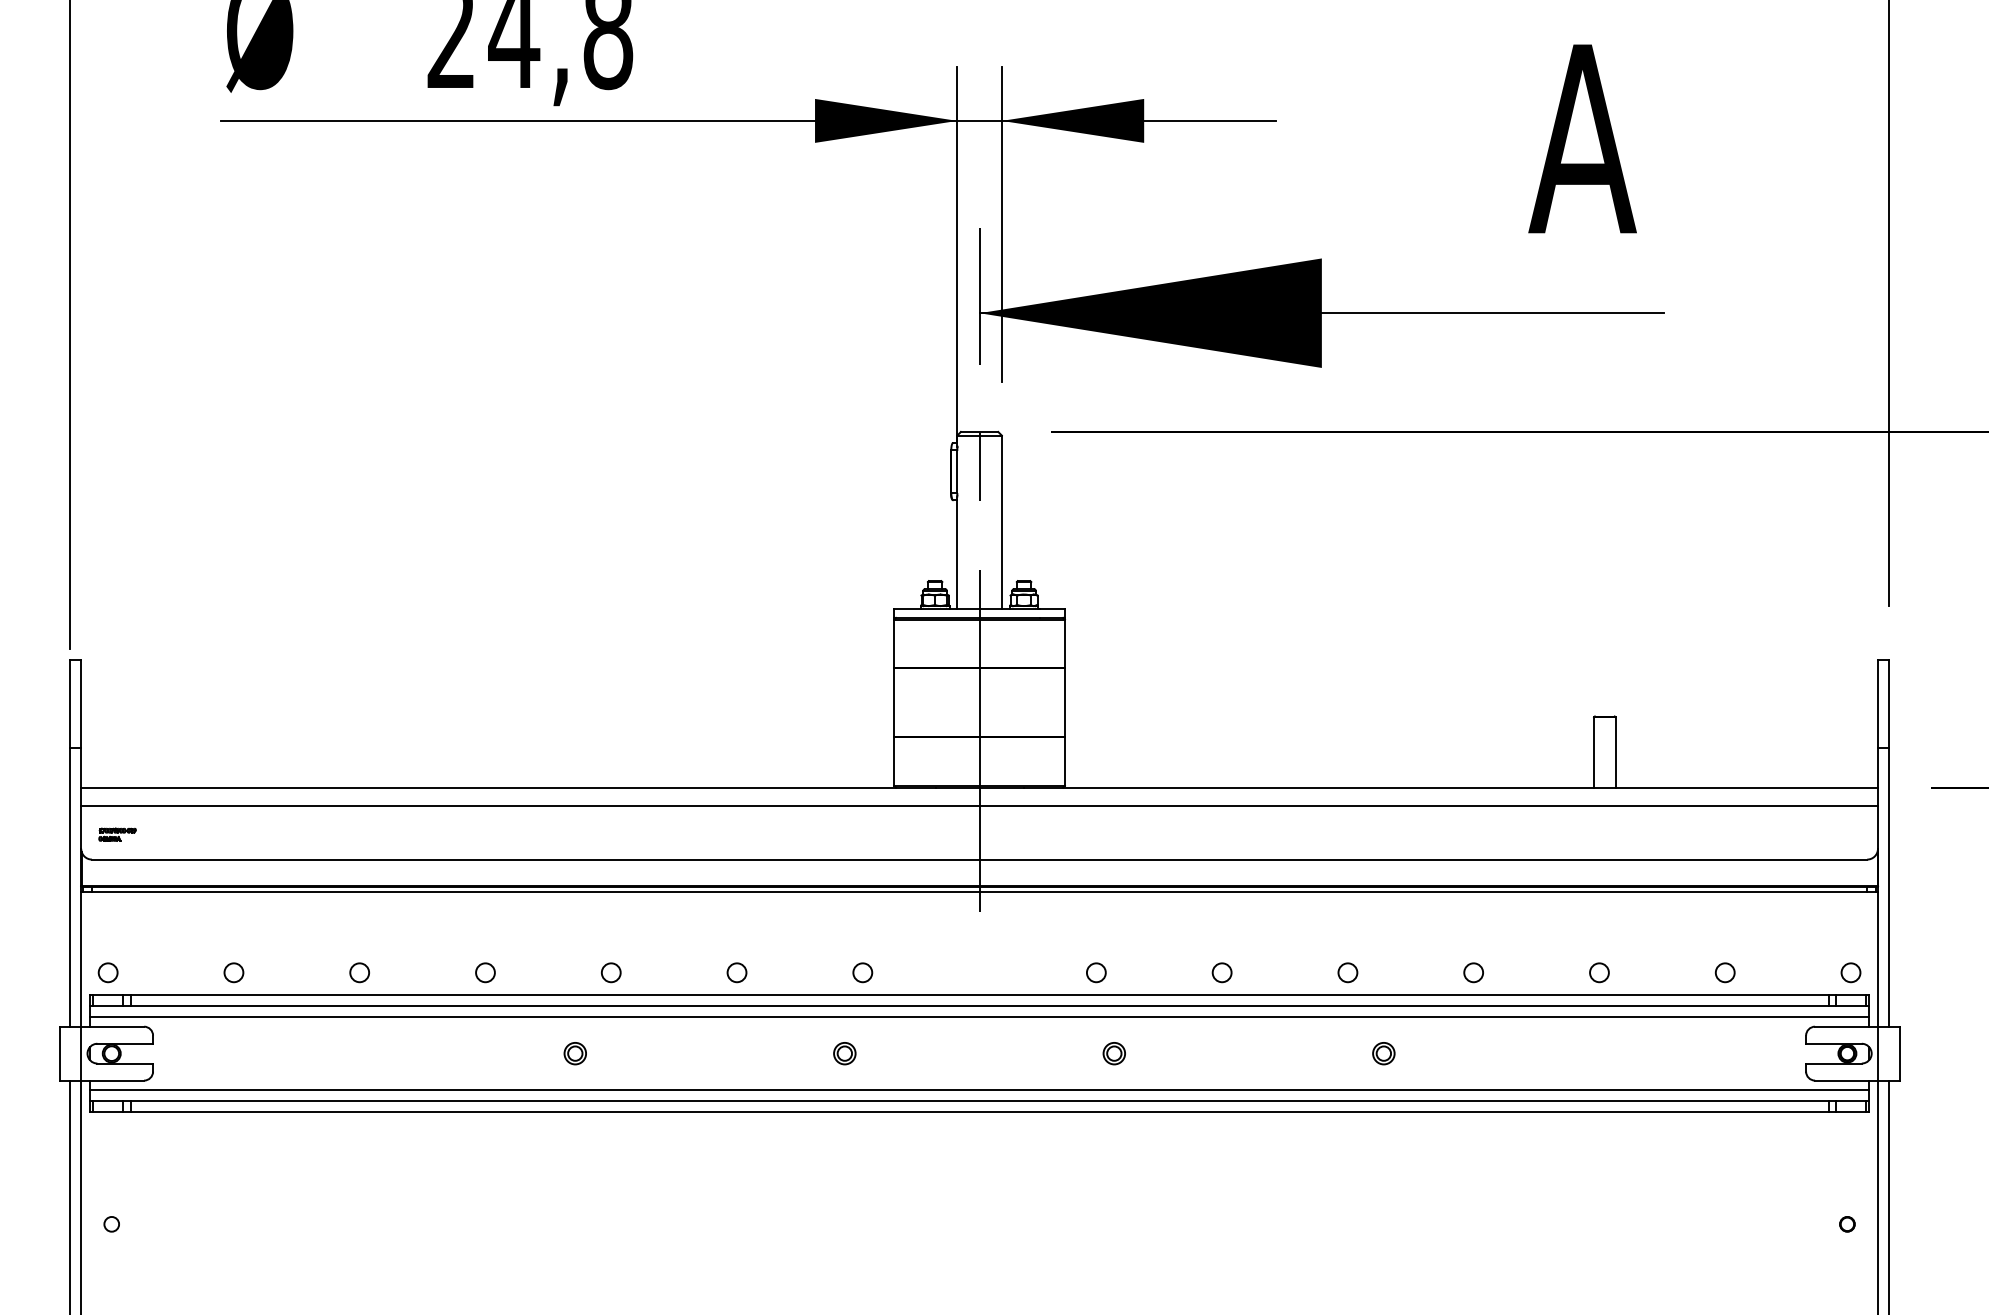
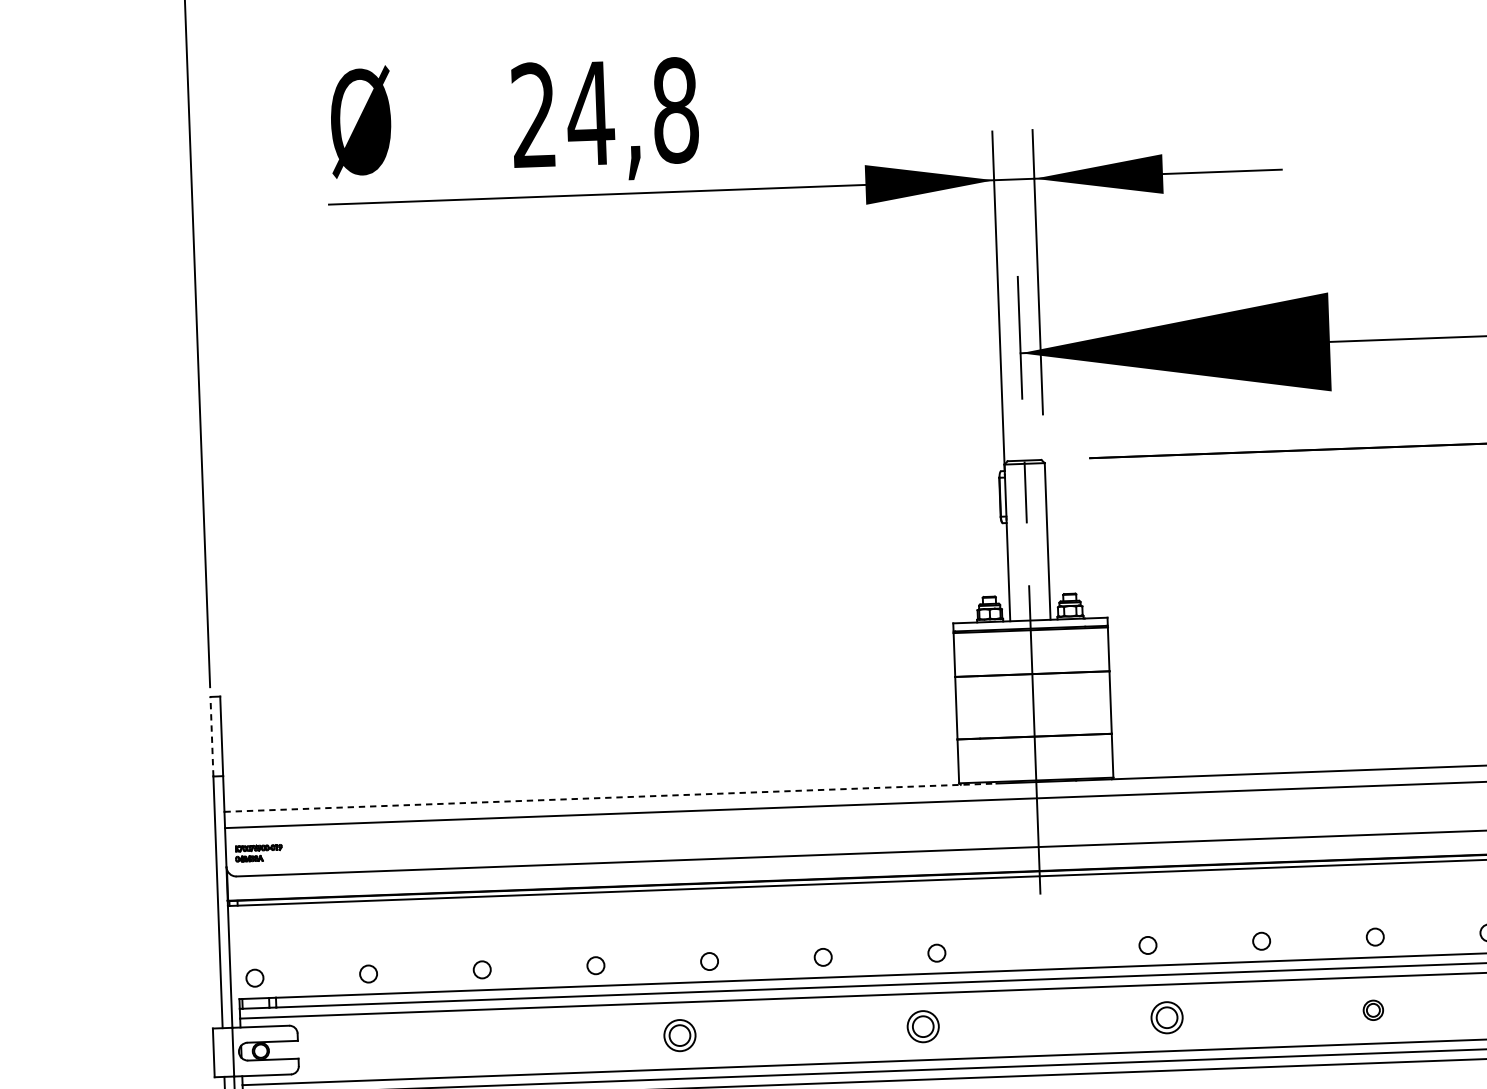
line: (70, 703) -> (211, 736), solid -> dashed
line: (508, 787) -> (610, 797), solid -> dashed
part: (117, 834) -> (258, 852), size x1.4
part: (574, 1053) -> (679, 1035), size x1.6
part: (844, 1053) -> (923, 1026), size x1.6
part: (1113, 1053) -> (1166, 1017), size x1.6
part: (1383, 1053) -> (1373, 1010), moved

